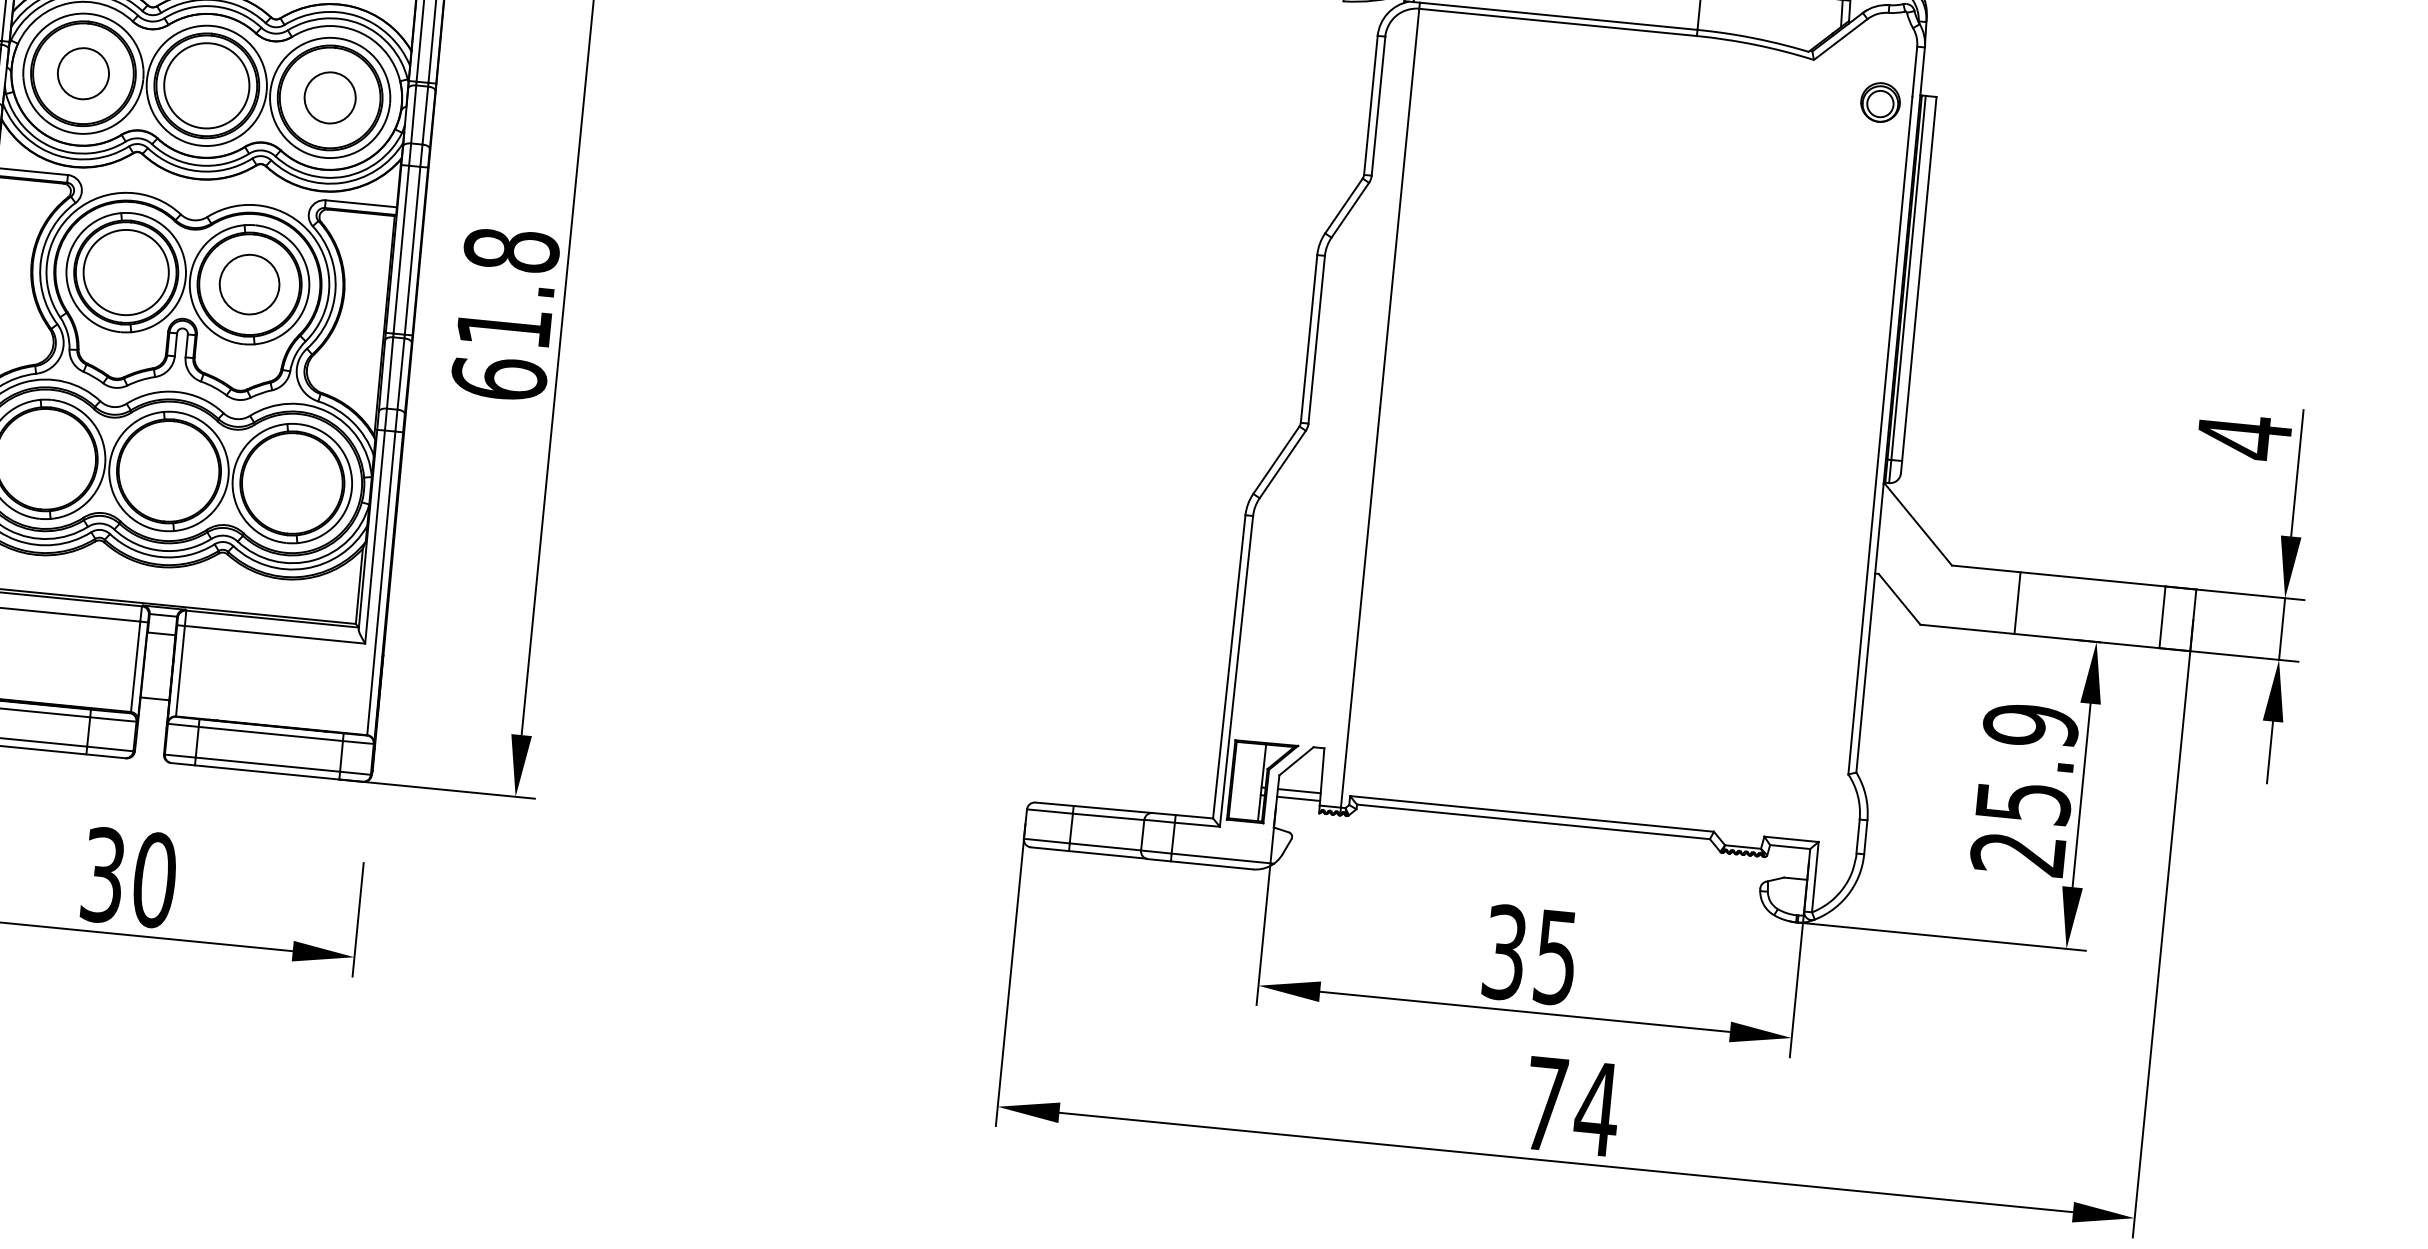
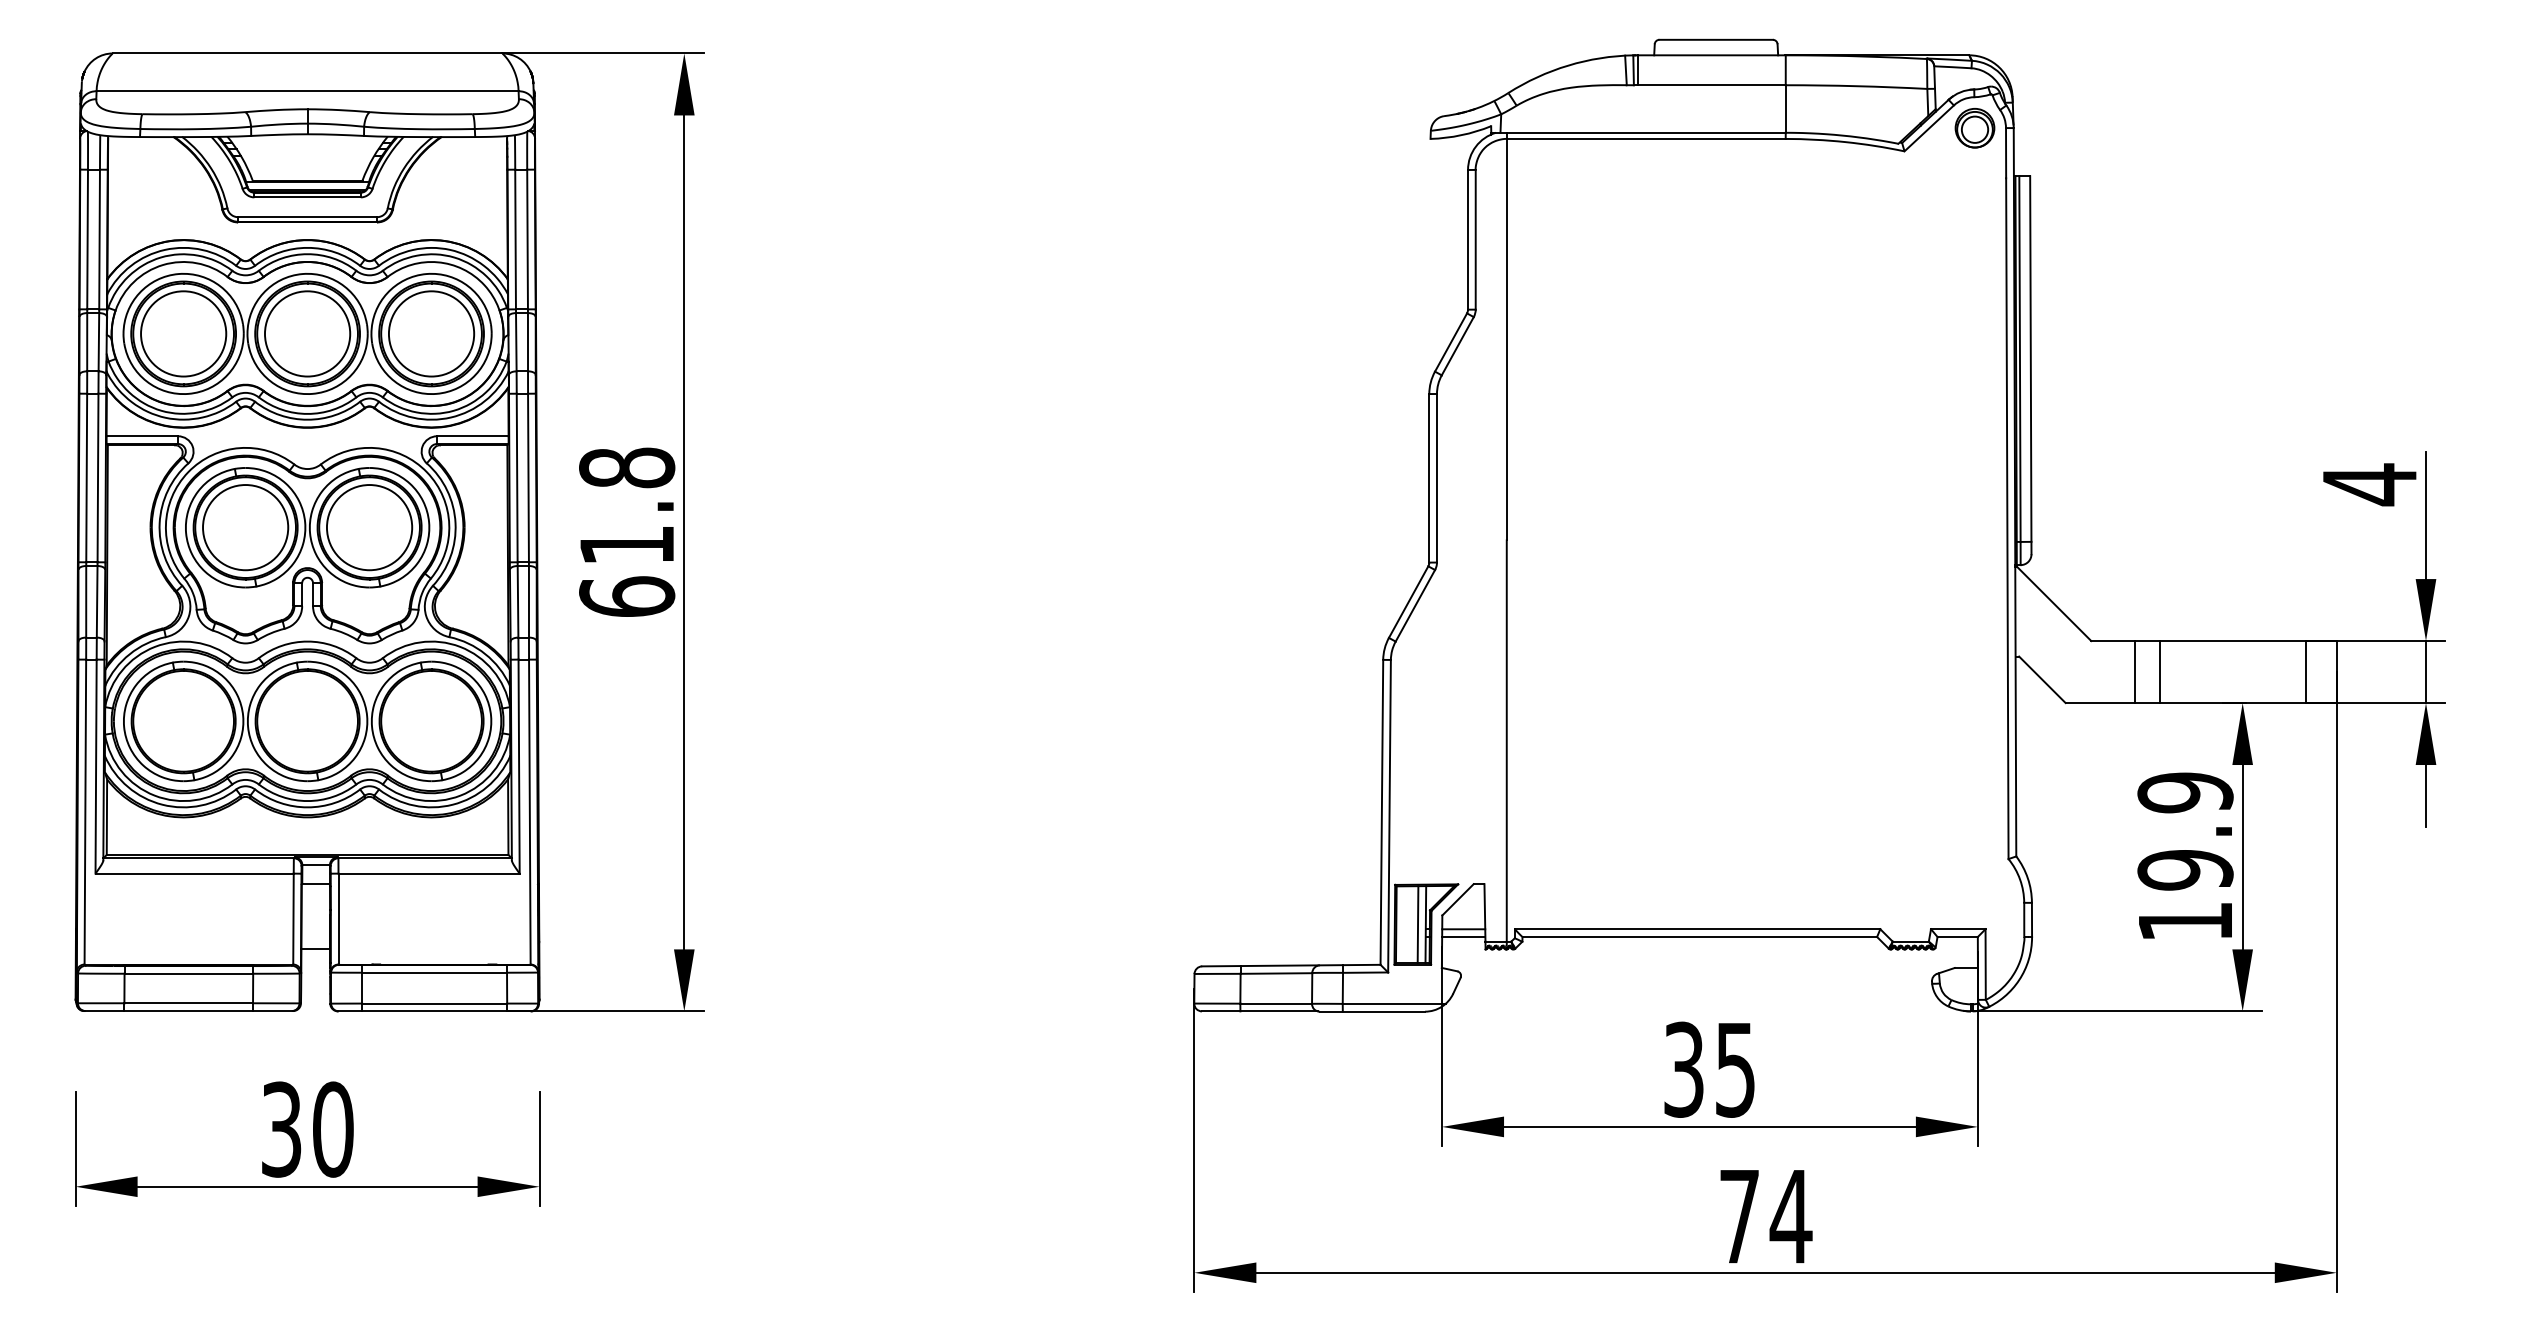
circle: (83, 73) -> (183, 333), size x1.67
circle: (330, 97) -> (431, 333), size x1.67
part: (1880, 102) -> (1974, 128), moved
circle: (249, 284) -> (369, 527), size x1.43
line: (1992, 601) -> (2135, 672), added
line: (1253, 781) -> (1417, 924), added
text: (2020, 827) -> (2185, 895), 25.9 -> 19.9

